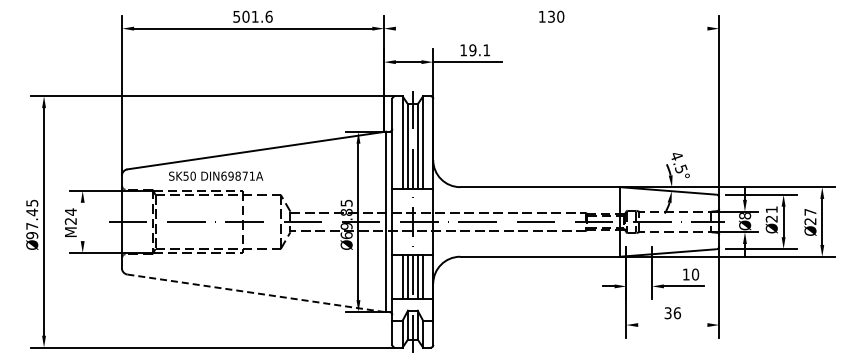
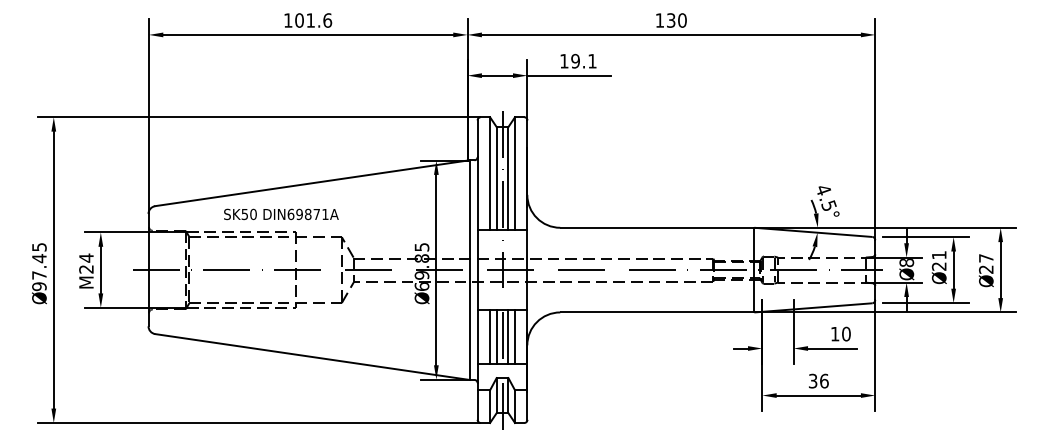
text: (236, 16) -> (287, 20), 501.6 -> 101.6
line: (551, 28) -> (671, 34), added
text: (216, 175) -> (281, 213), moved
line: (82, 221) -> (100, 269), added
line: (256, 293) -> (312, 357), dashed -> solid
line: (672, 325) -> (818, 396), added

